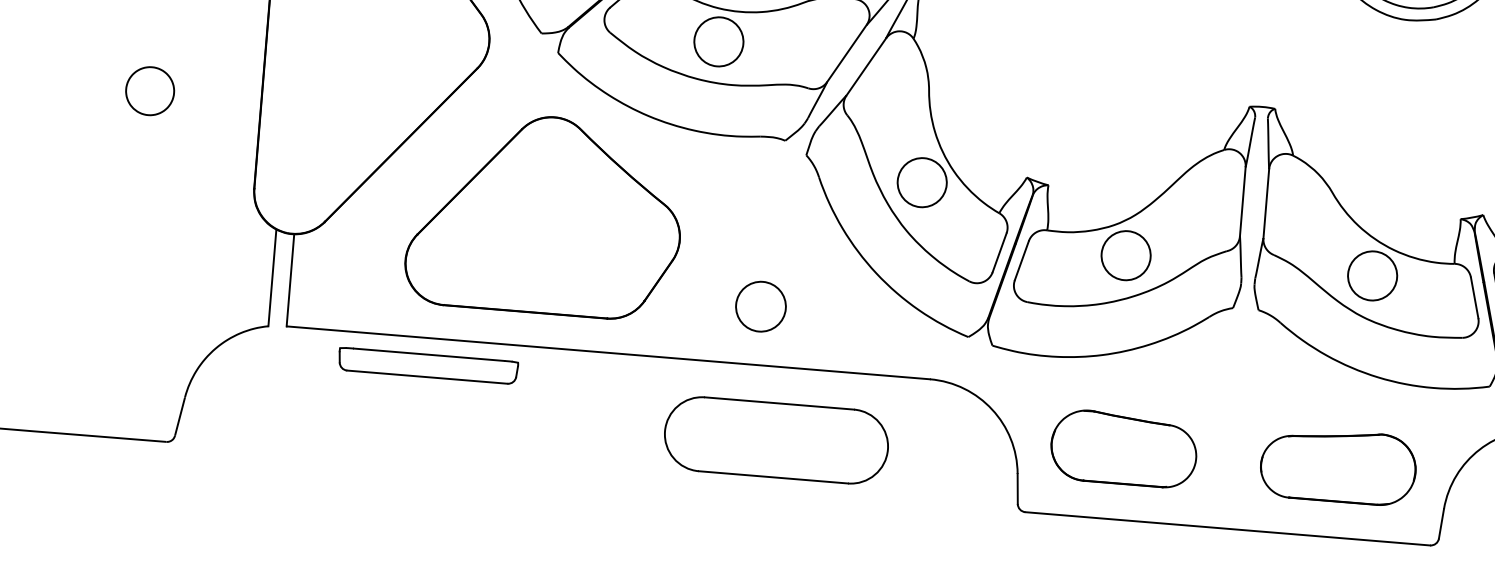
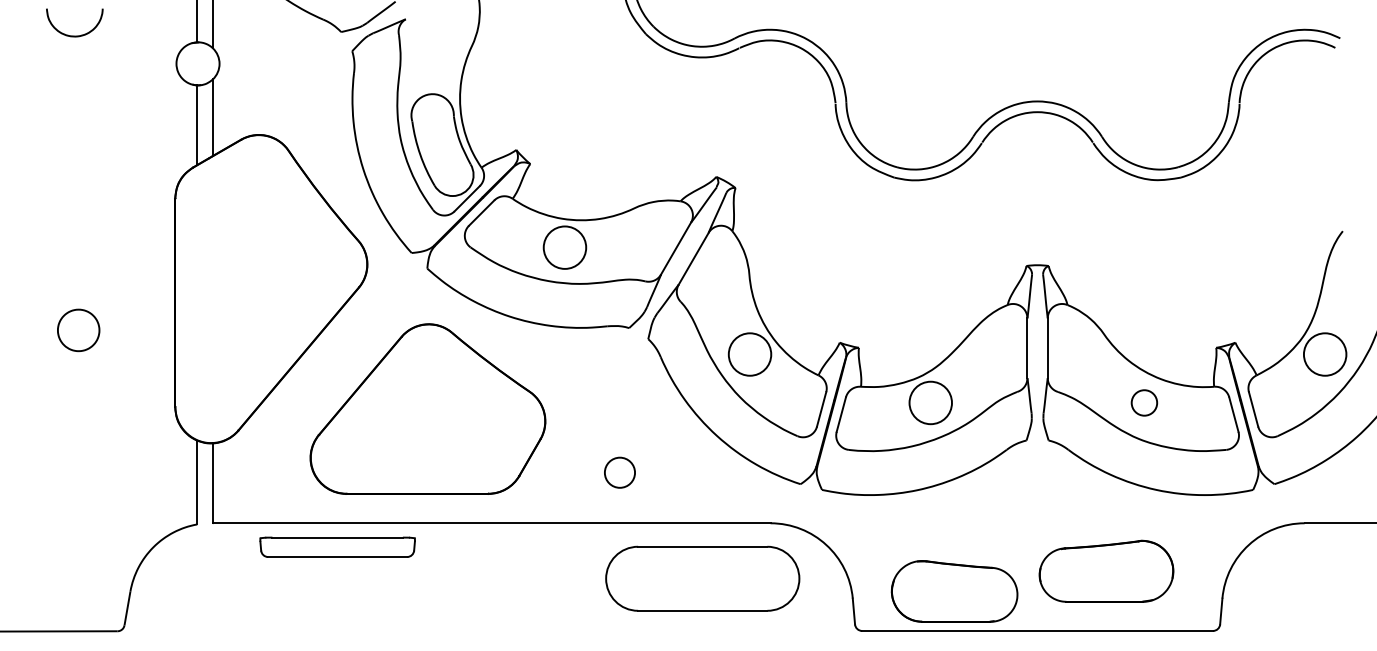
circle: (1372, 275) -> (1144, 402), size x0.6
circle: (760, 306) -> (619, 472), size x0.7
part: (776, 440) -> (702, 578), moved
part: (1123, 448) -> (954, 591), moved
part: (1338, 465) -> (1106, 570), moved

